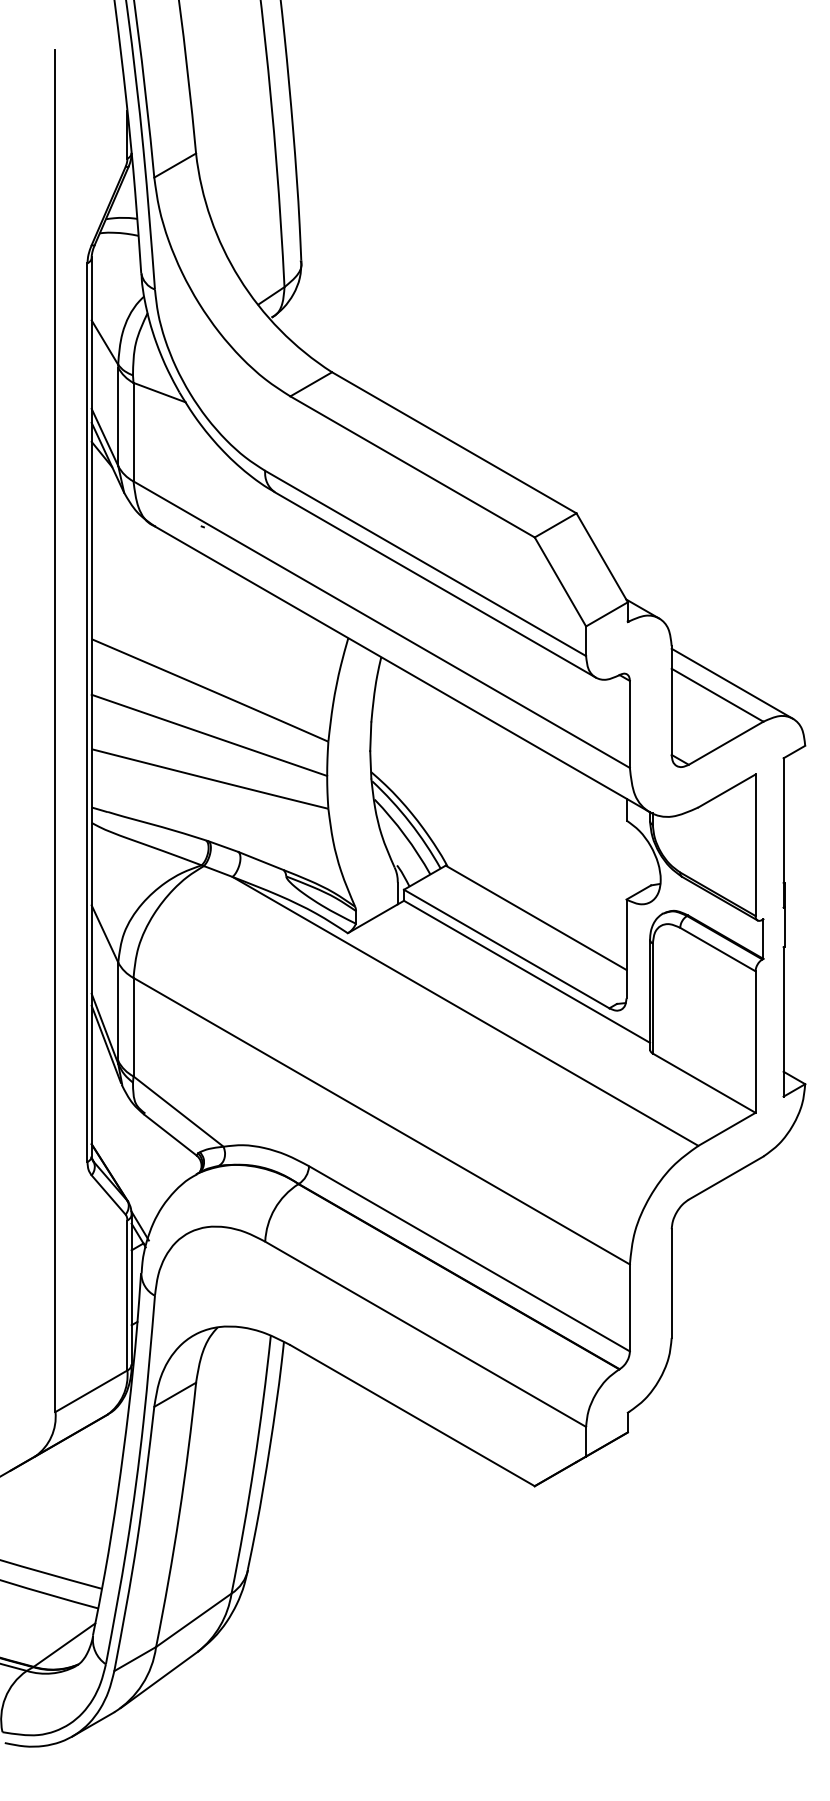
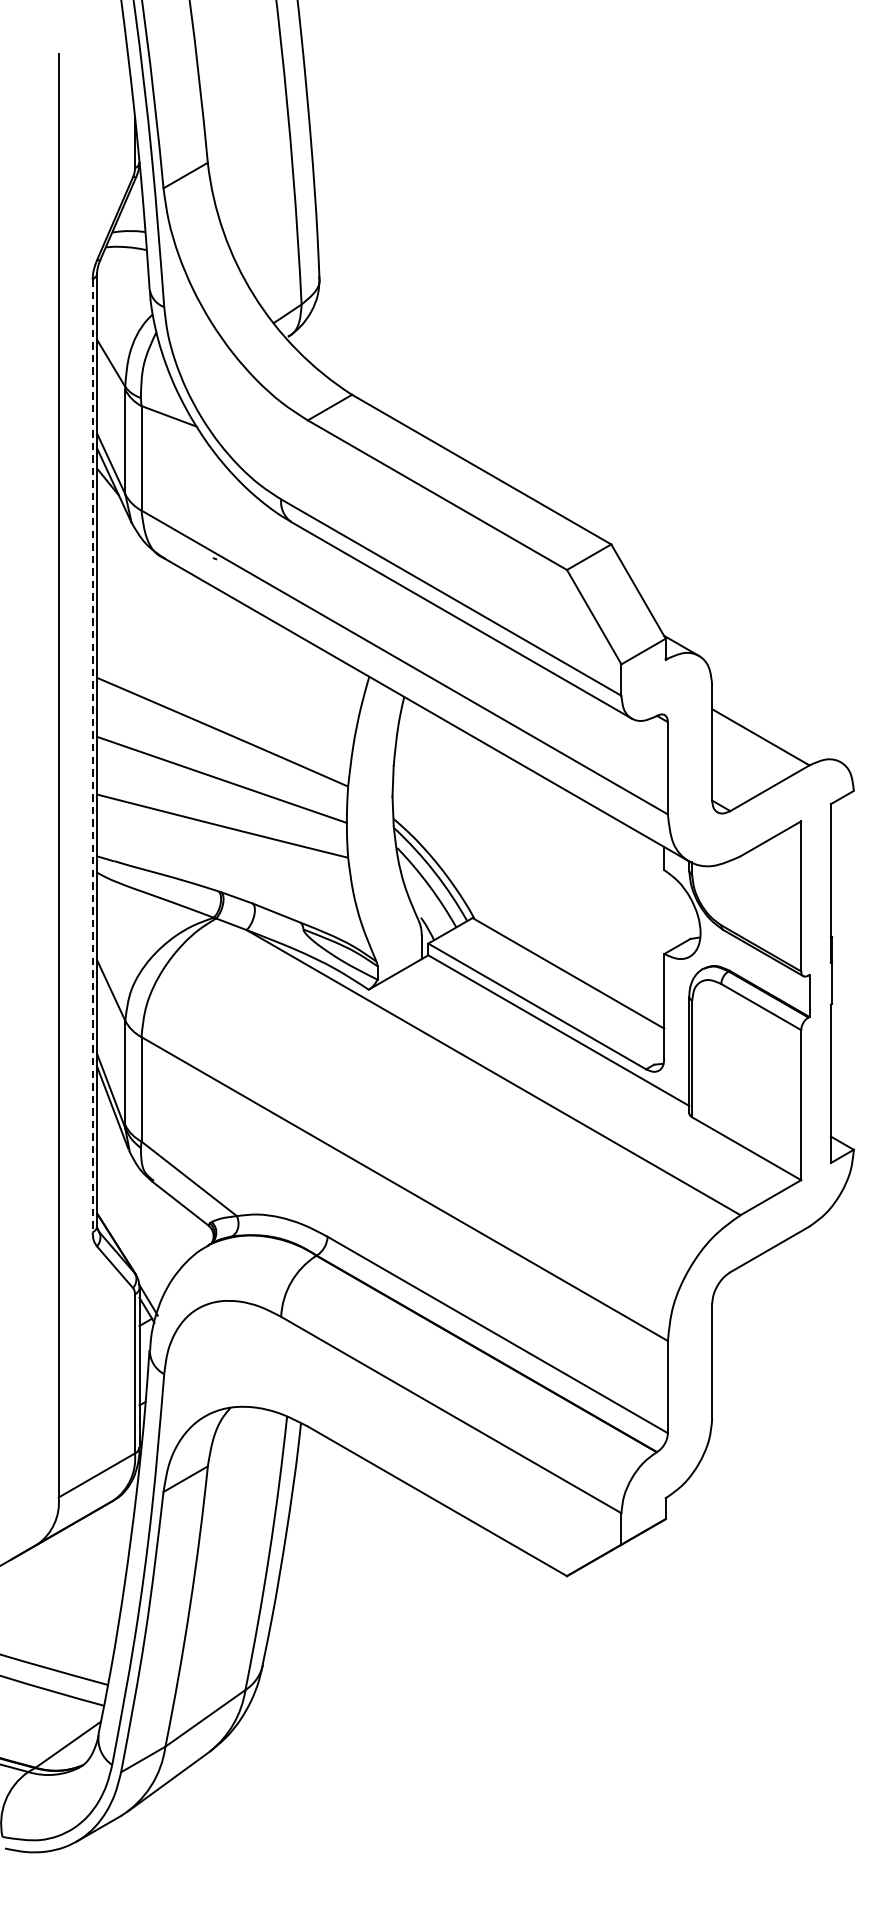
line: (732, 683) -> (776, 724), removed
line: (87, 713) -> (92, 756), solid -> dashed

